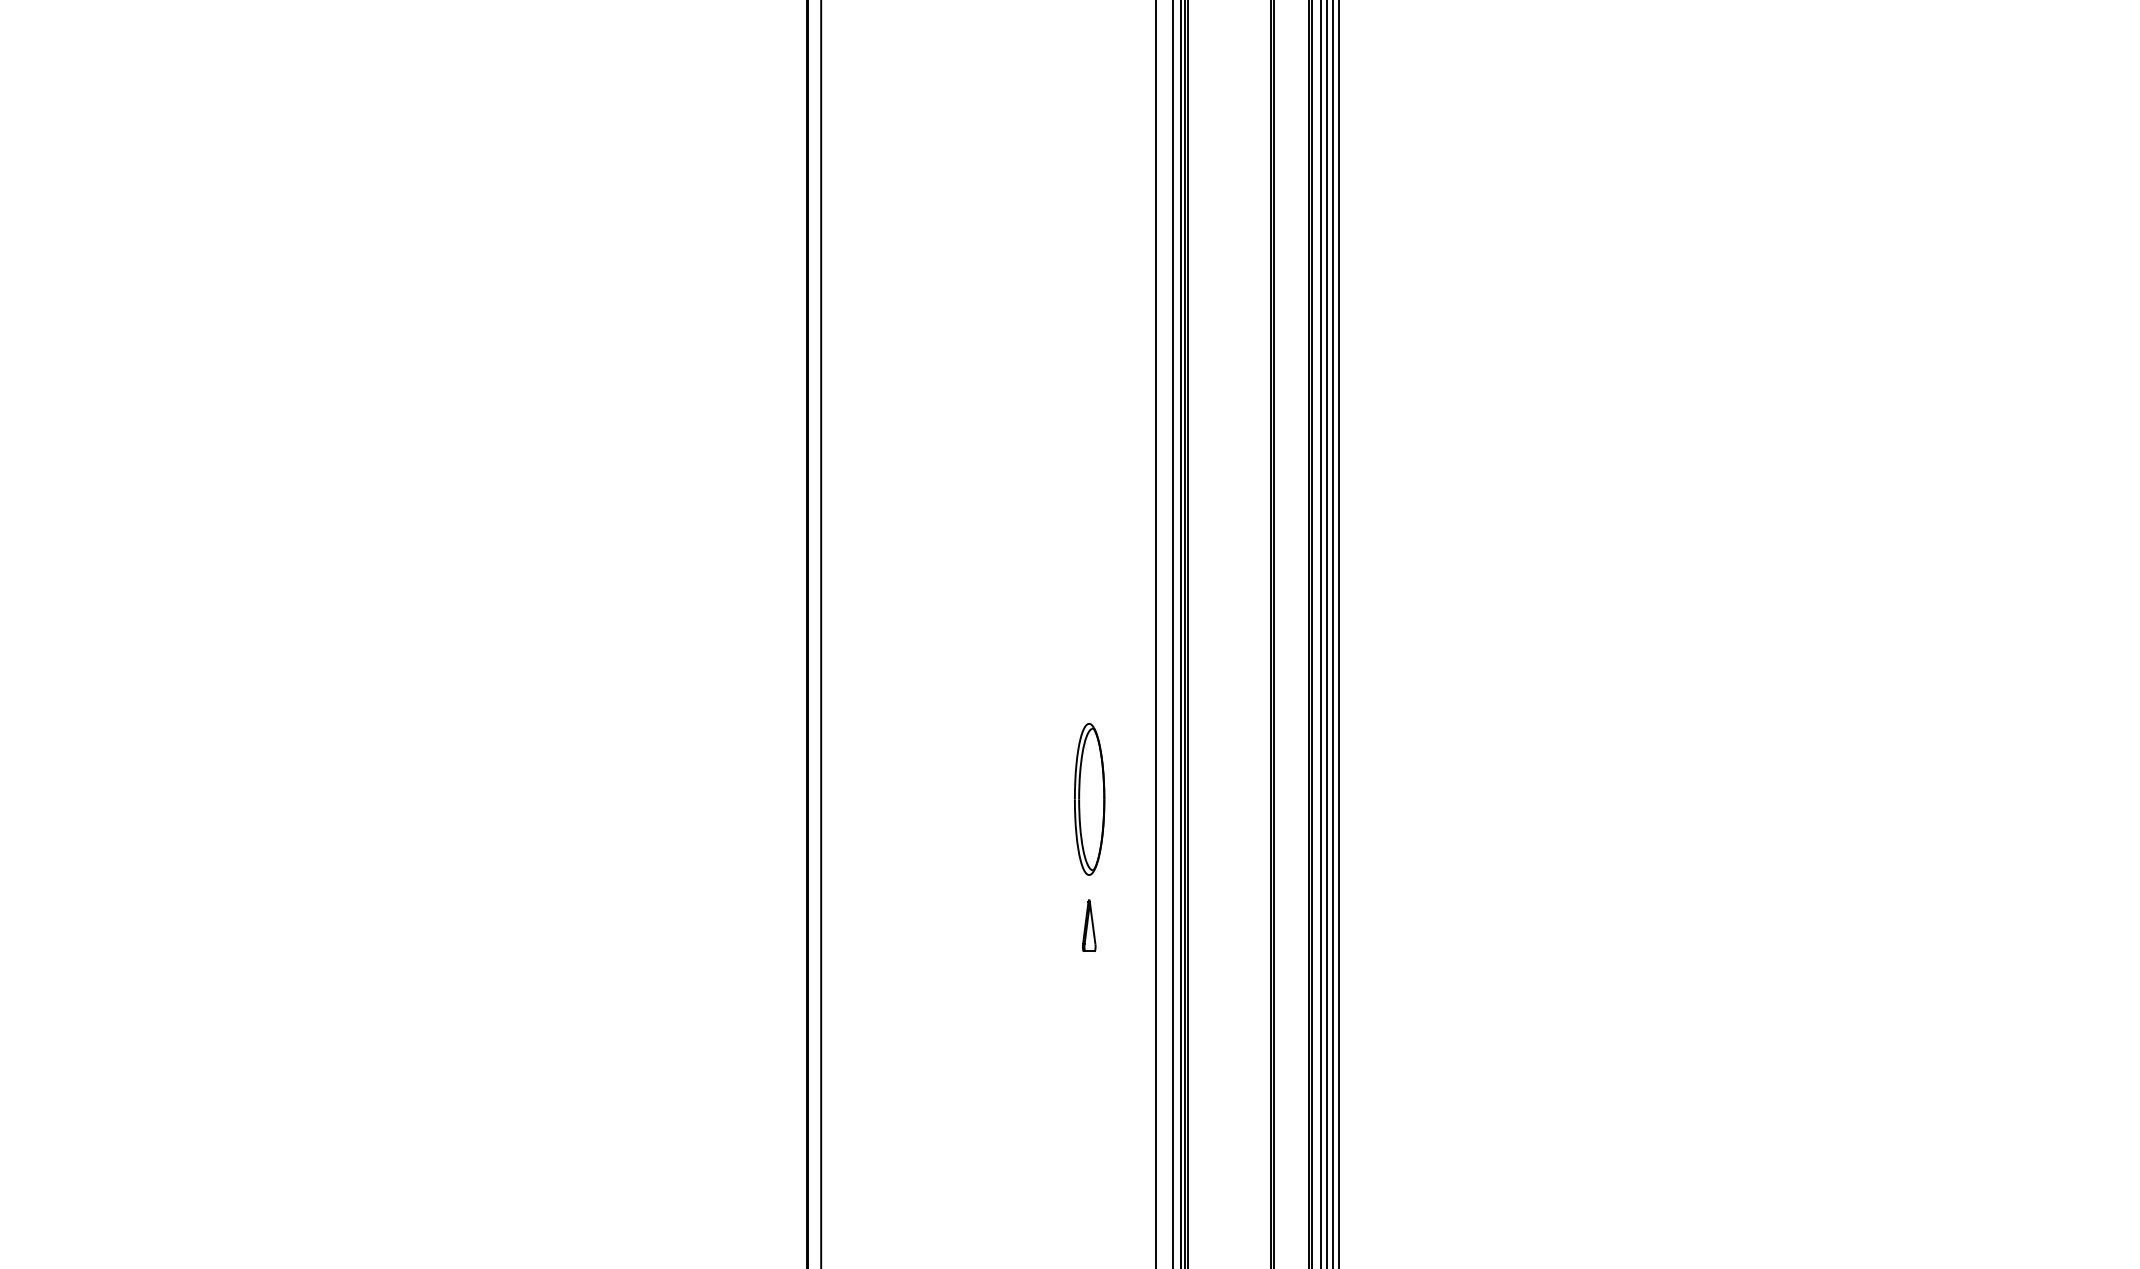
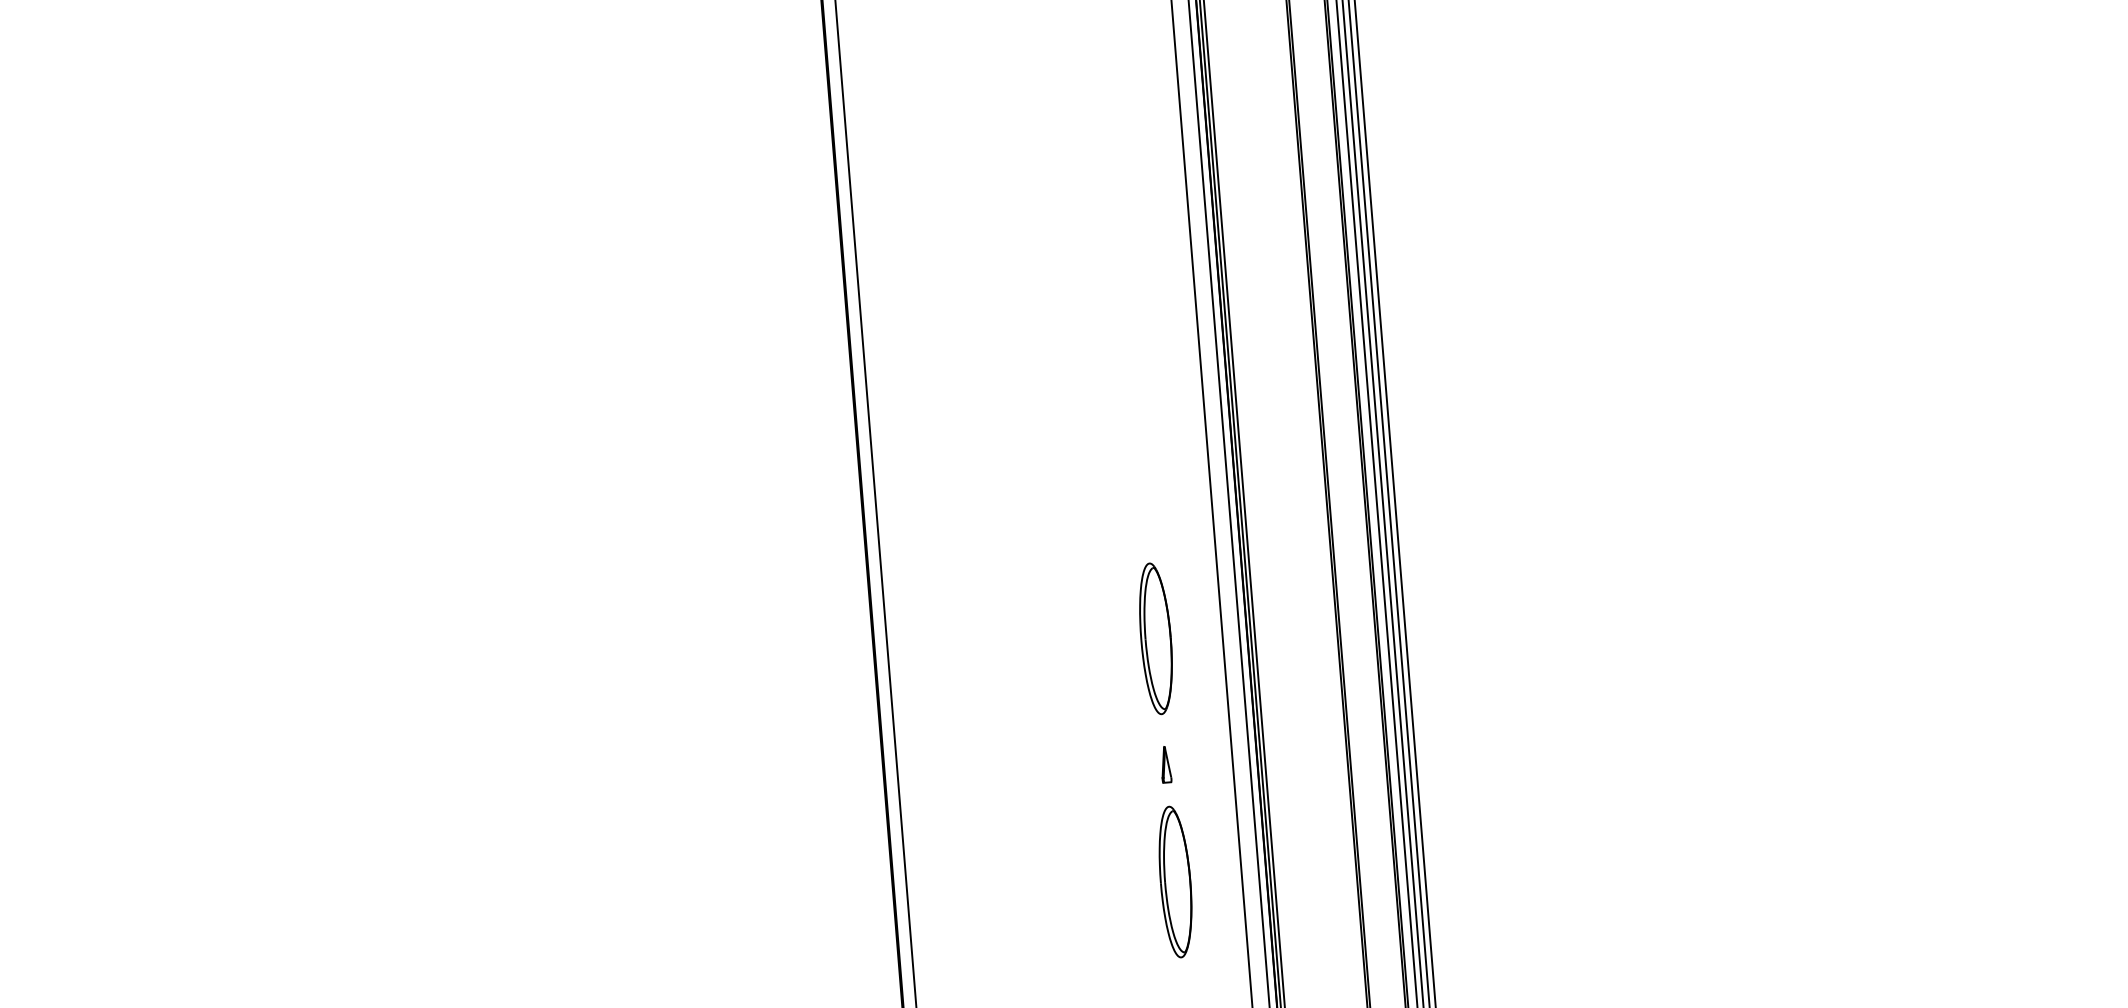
part: (1089, 925) -> (1166, 764), size x0.7
part: (1089, 1043) -> (1175, 882), added

